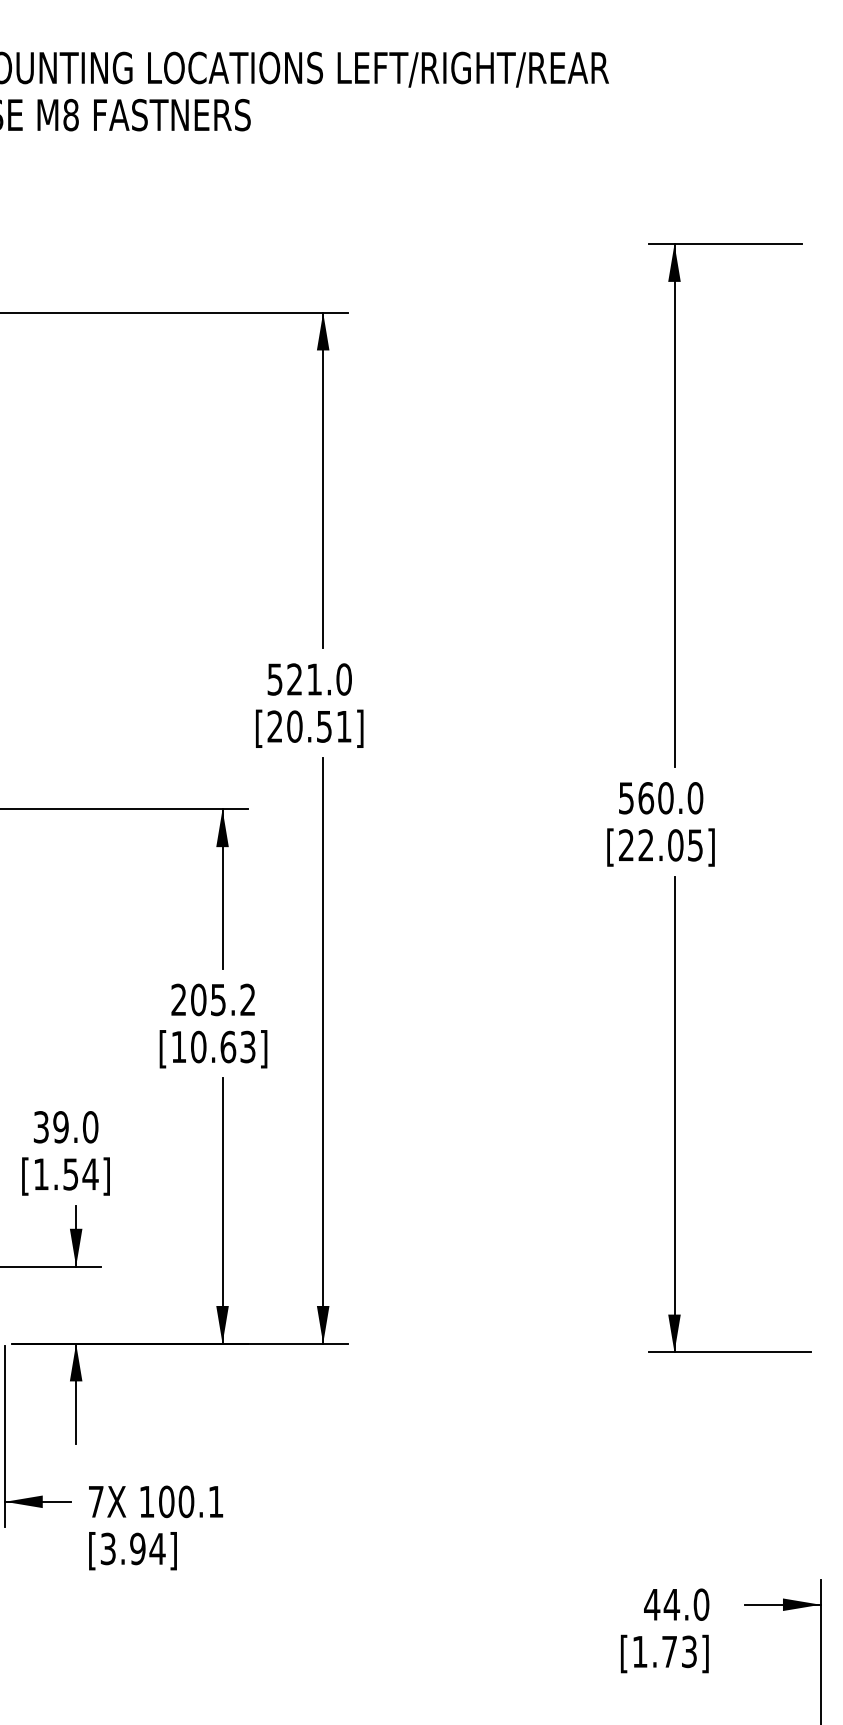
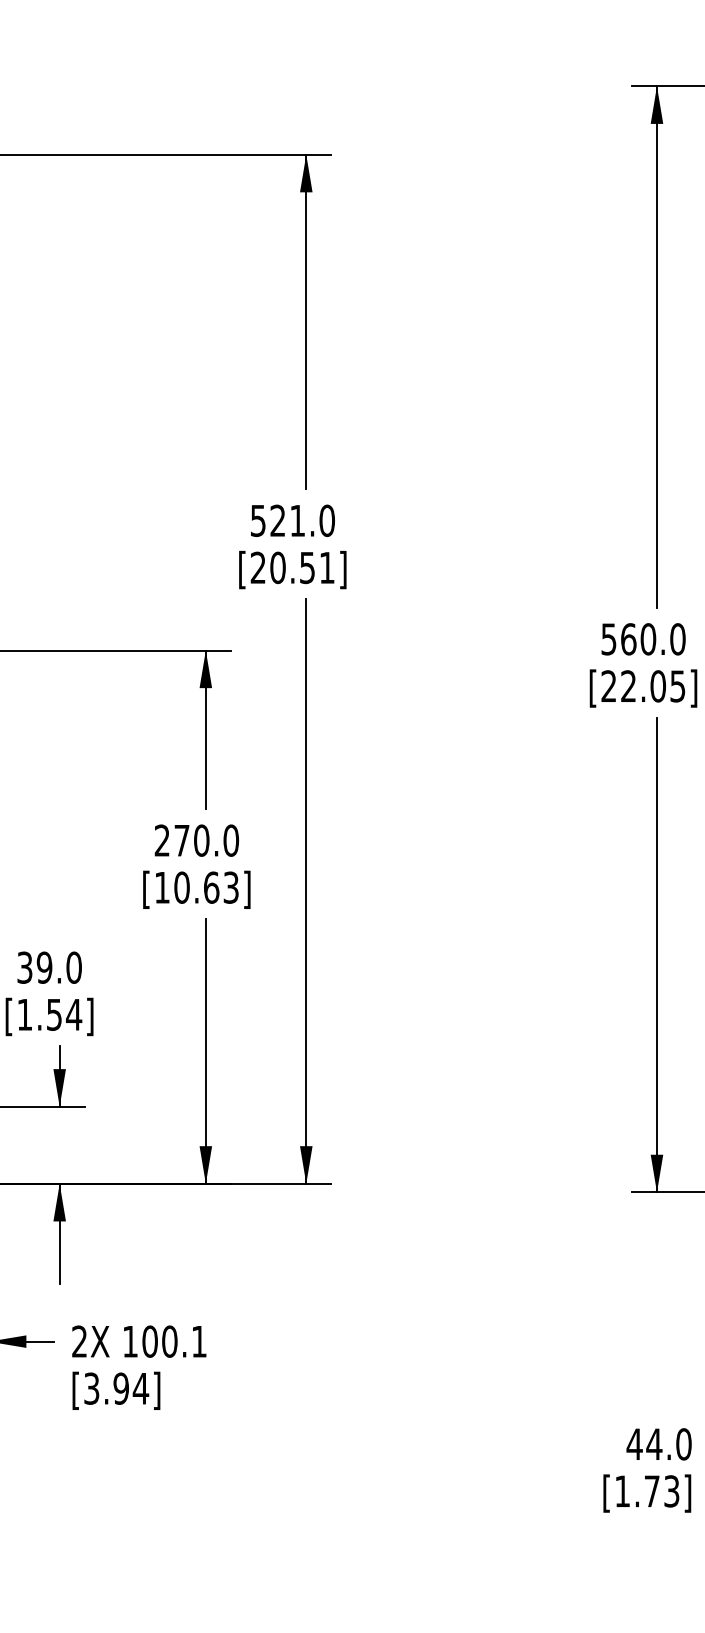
text: (223, 999) -> (206, 840), 205.2 -> 270.0
text: (95, 1501) -> (79, 1341), 7X -> 2X

